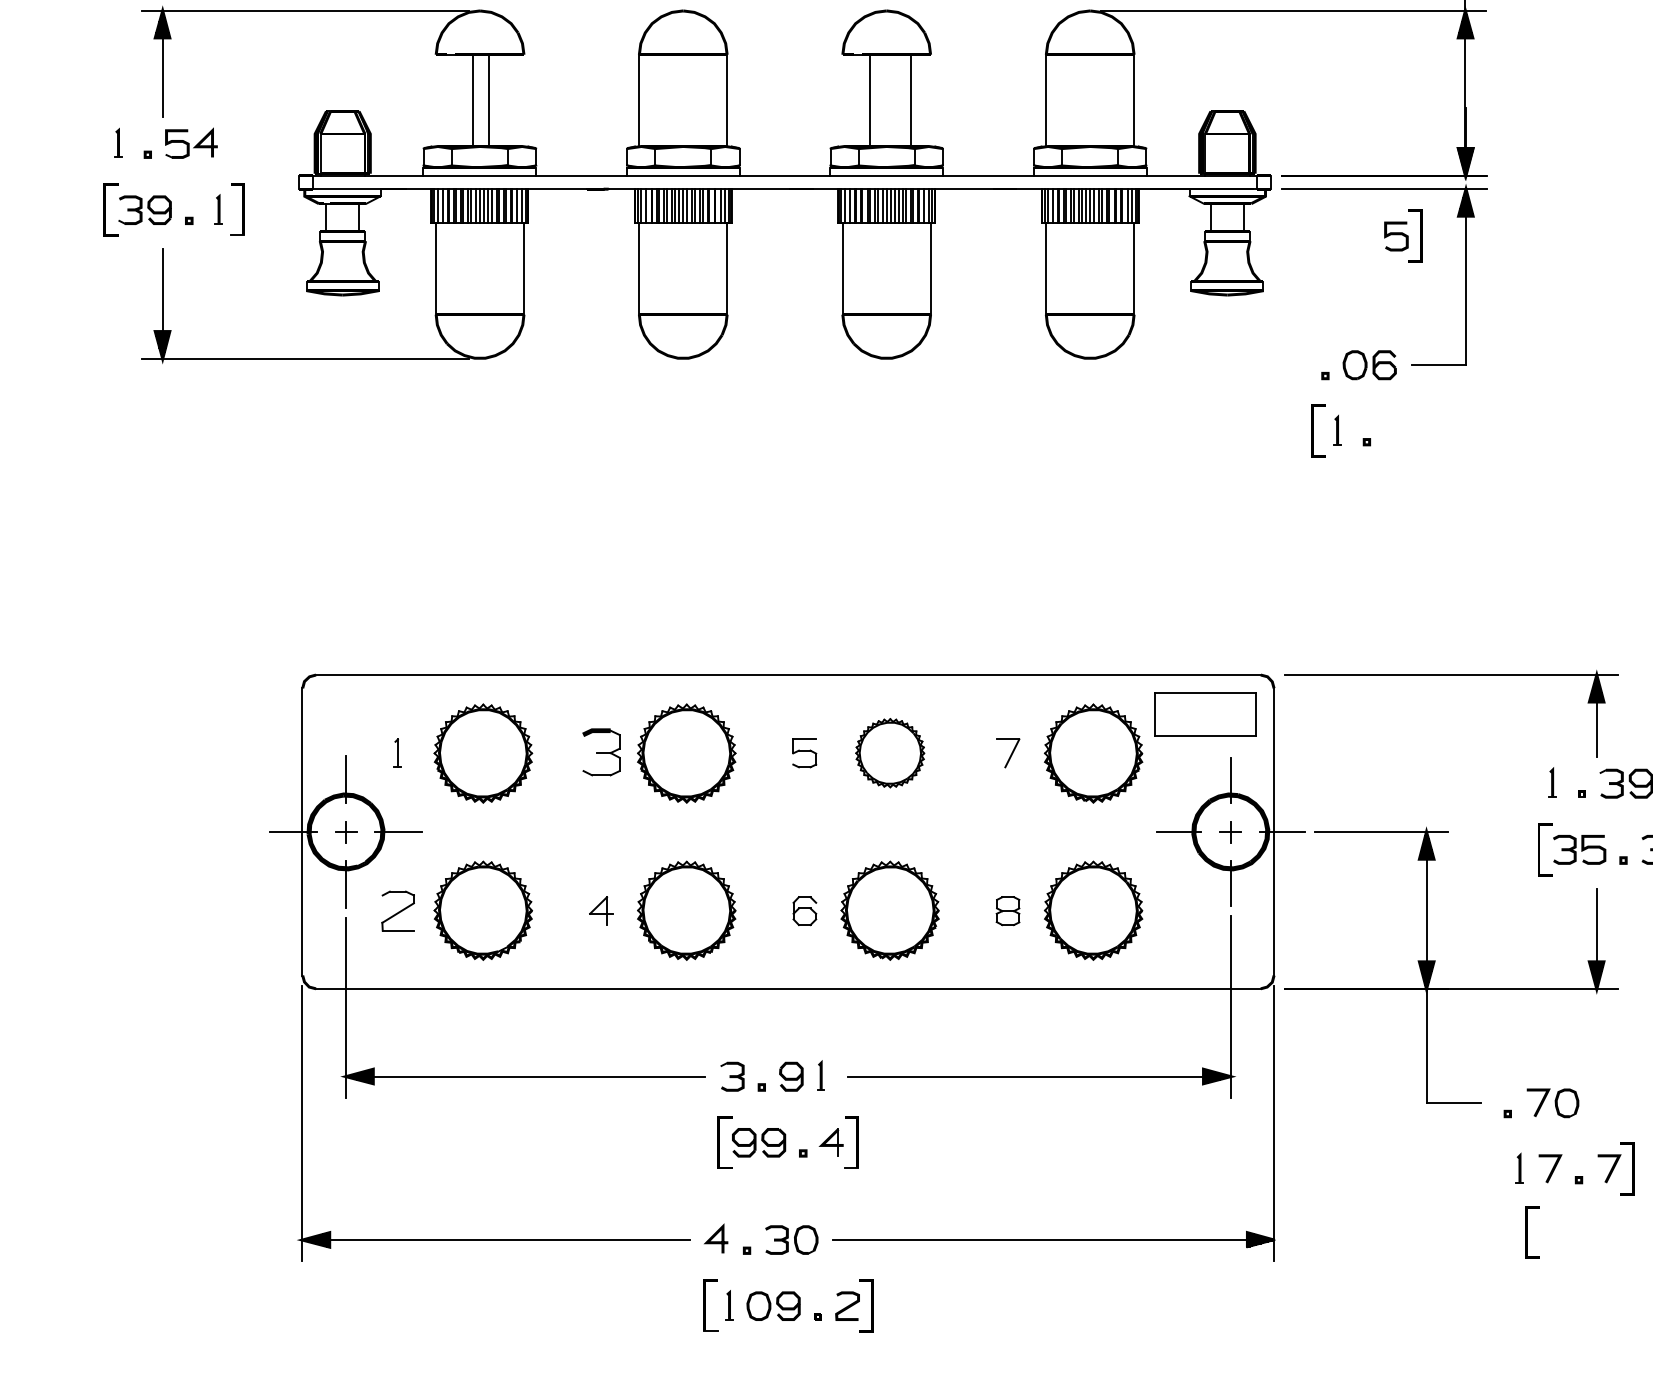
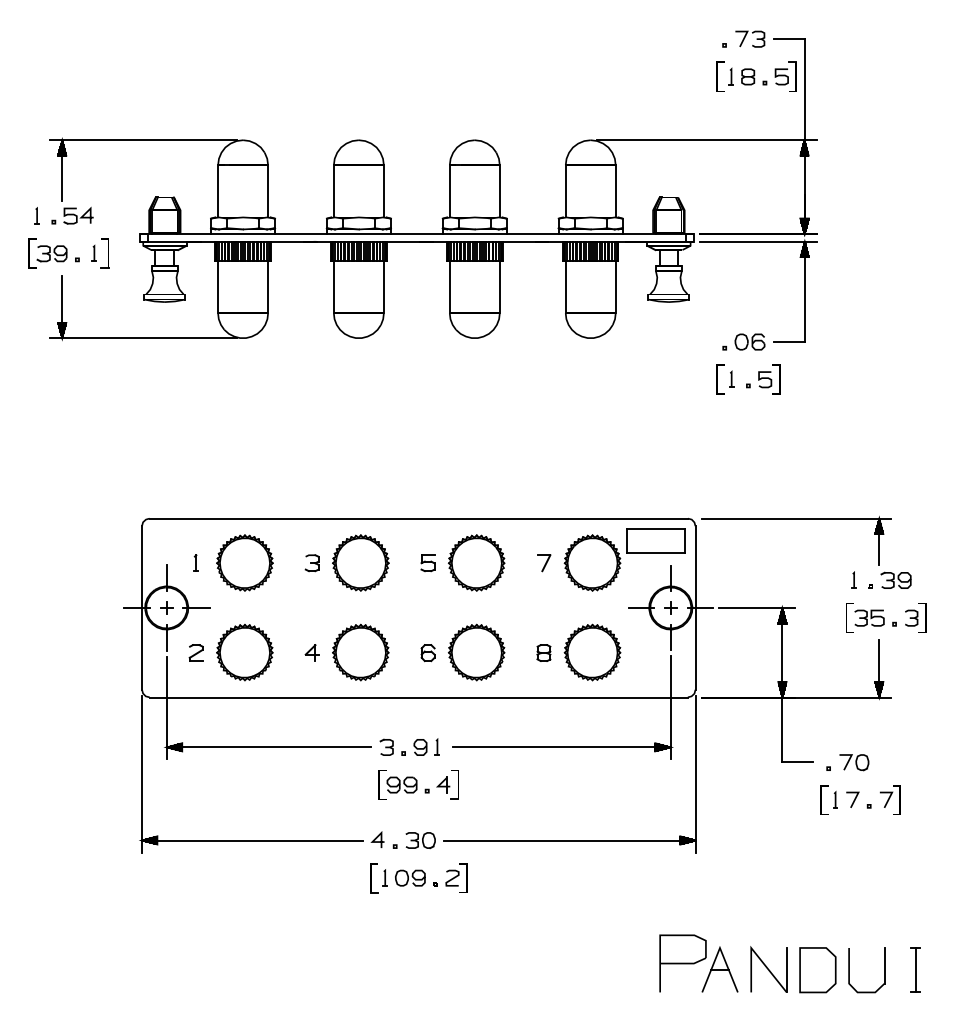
line: (473, 100) -> (268, 191), moved
line: (487, 100) -> (217, 191), moved
line: (868, 100) -> (499, 191), moved
line: (910, 100) -> (449, 191), moved
part: (1403, 236) -> (769, 379), moved
part: (889, 752) -> (476, 562), size x1.43
part: (600, 753) -> (311, 563), size x0.62
part: (396, 910) -> (195, 652), size x0.71
line: (1526, 1231) -> (821, 799), moved

